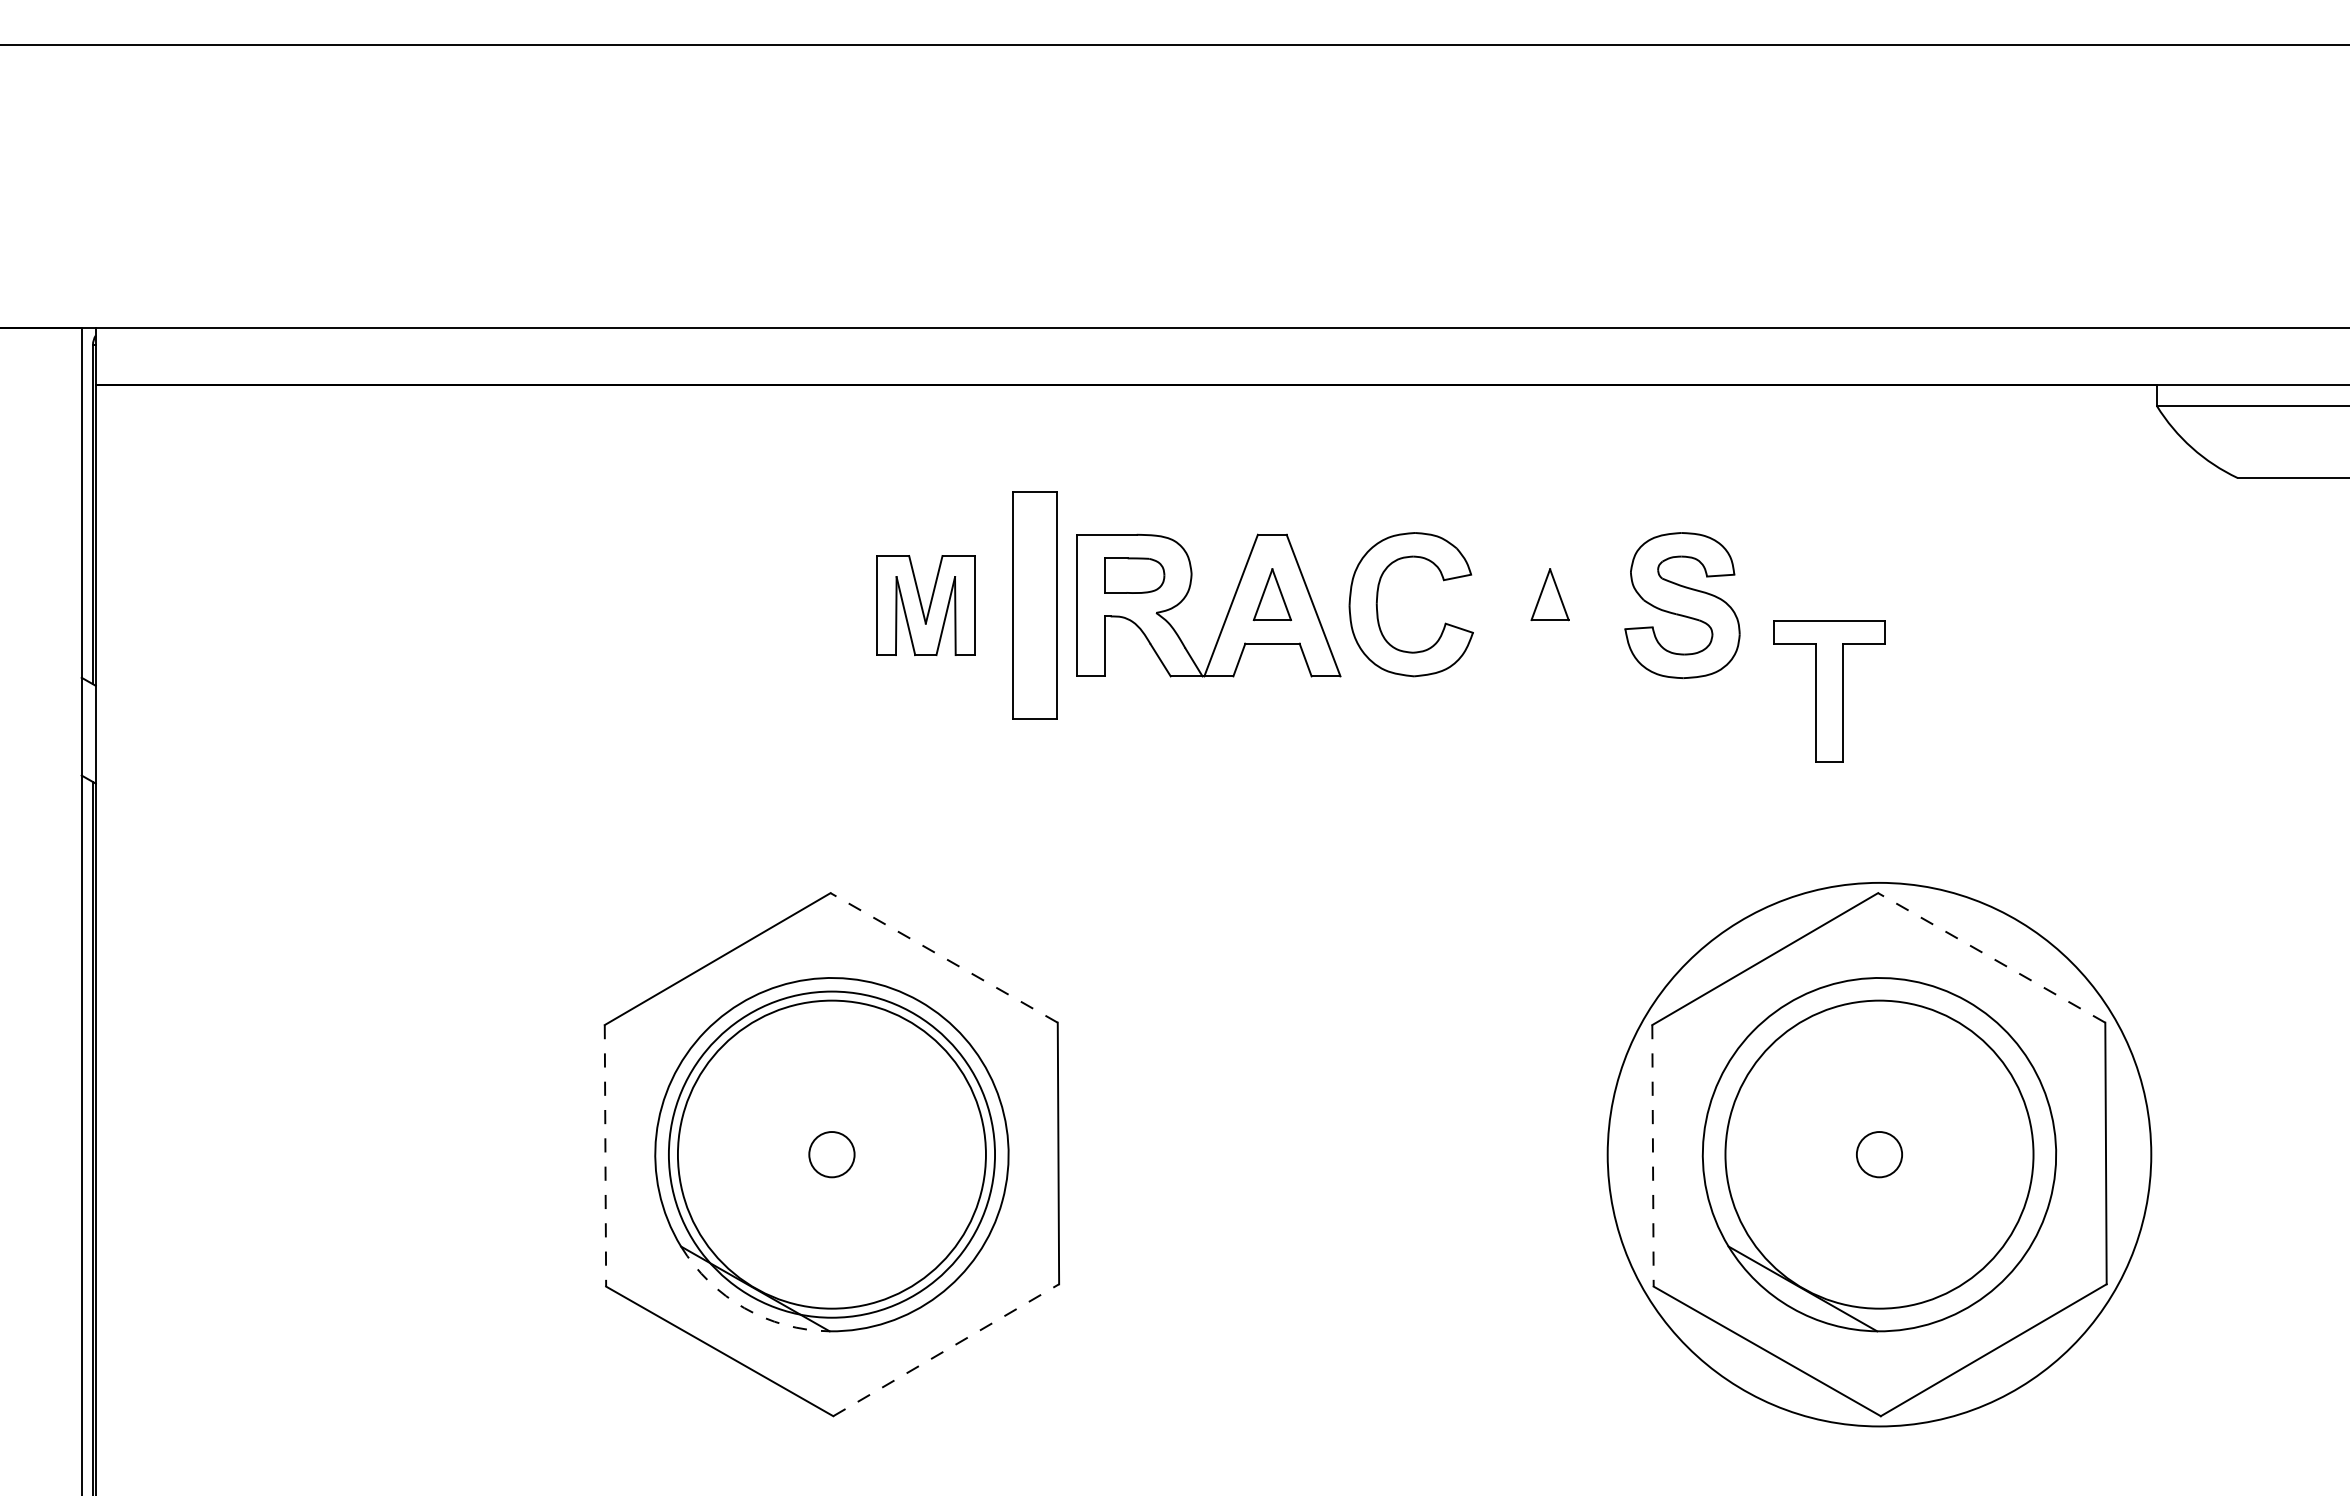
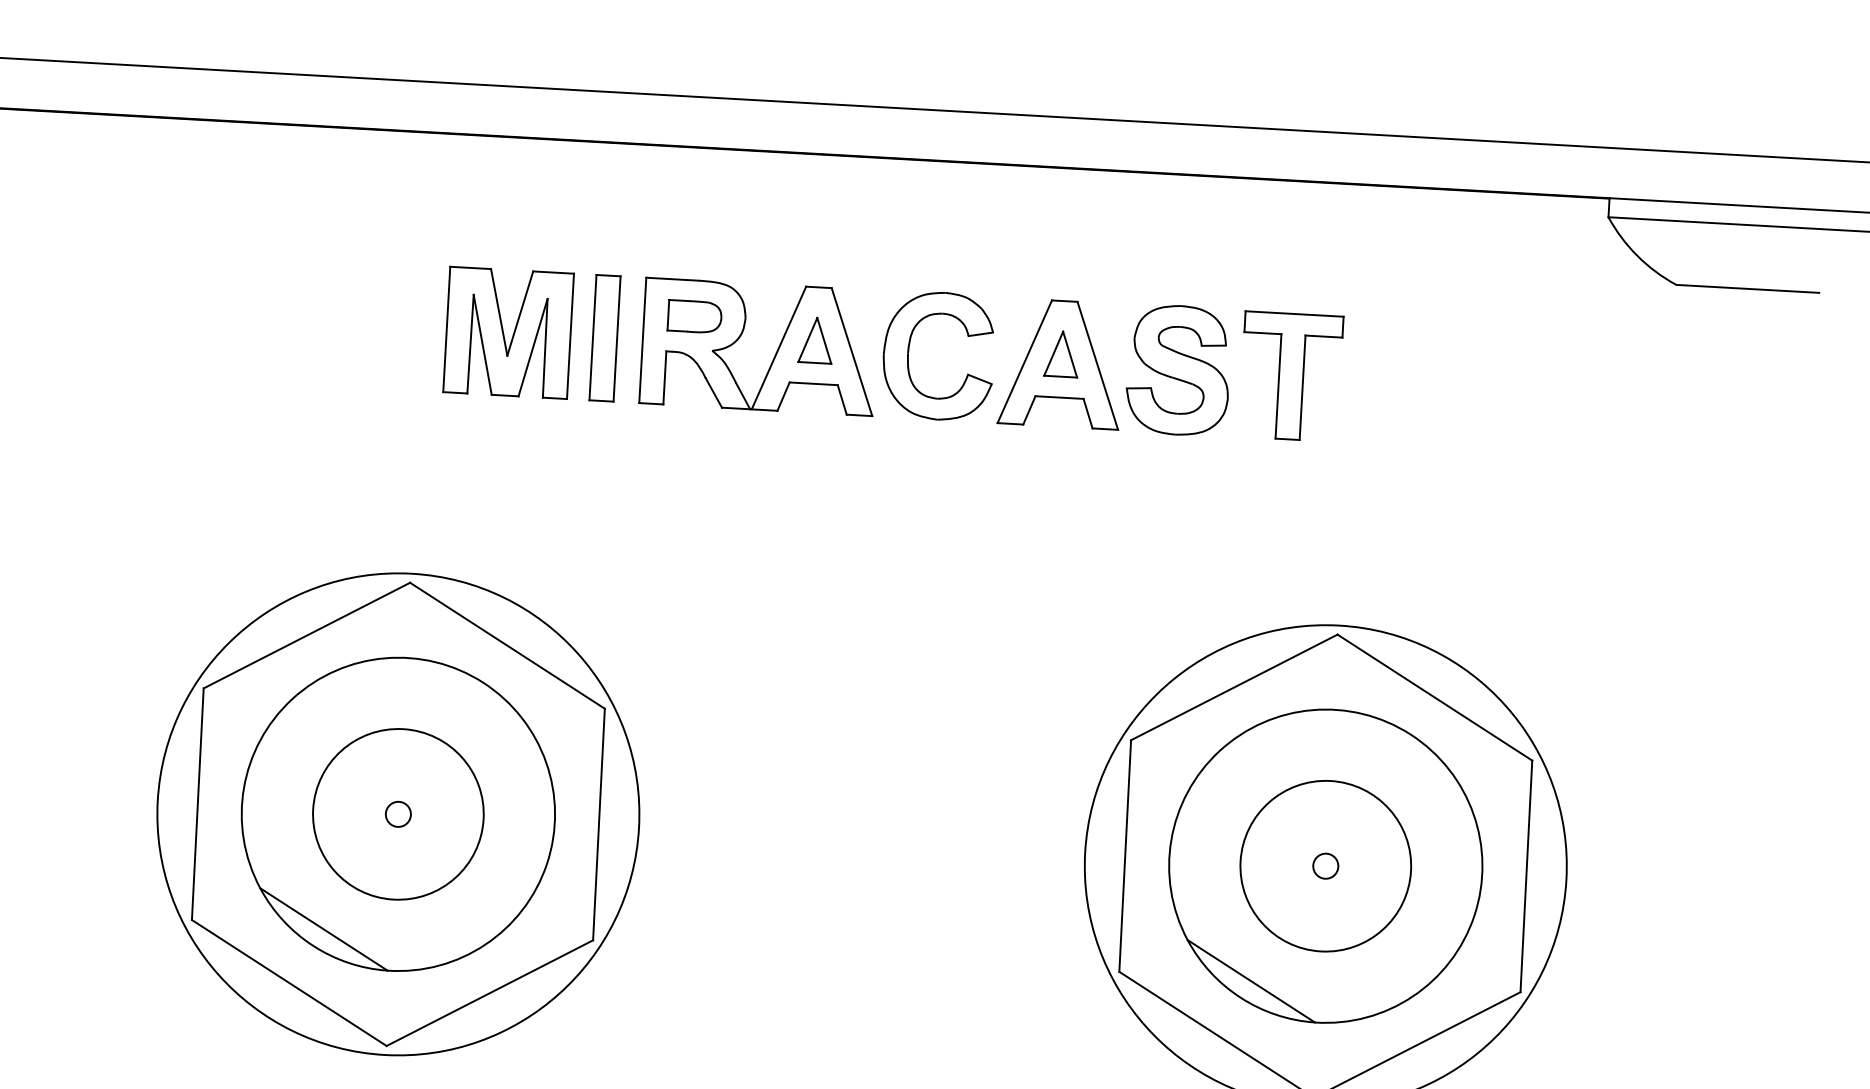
part: (925, 605) -> (508, 332), size x1.43
part: (1034, 605) -> (604, 338), size x0.62
part: (1550, 605) -> (1061, 363), added
part: (1829, 691) -> (1291, 376), moved
line: (944, 957) -> (507, 645), dashed -> solid
line: (1991, 957) -> (1434, 697), dashed -> solid
circle: (831, 1154) -> (398, 814), size x0.62
circle: (831, 1154) -> (398, 814), size x0.62
circle: (831, 1154) -> (398, 814), size x1.67
circle: (1879, 1154) -> (1325, 866), size x0.62
circle: (1879, 1154) -> (1325, 866), size x0.62
line: (605, 1155) -> (197, 803), dashed -> solid
line: (1653, 1155) -> (1125, 855), dashed -> solid
arc: (744, 1308) -> (313, 946), dashed -> solid
line: (946, 1350) -> (490, 993), dashed -> solid

